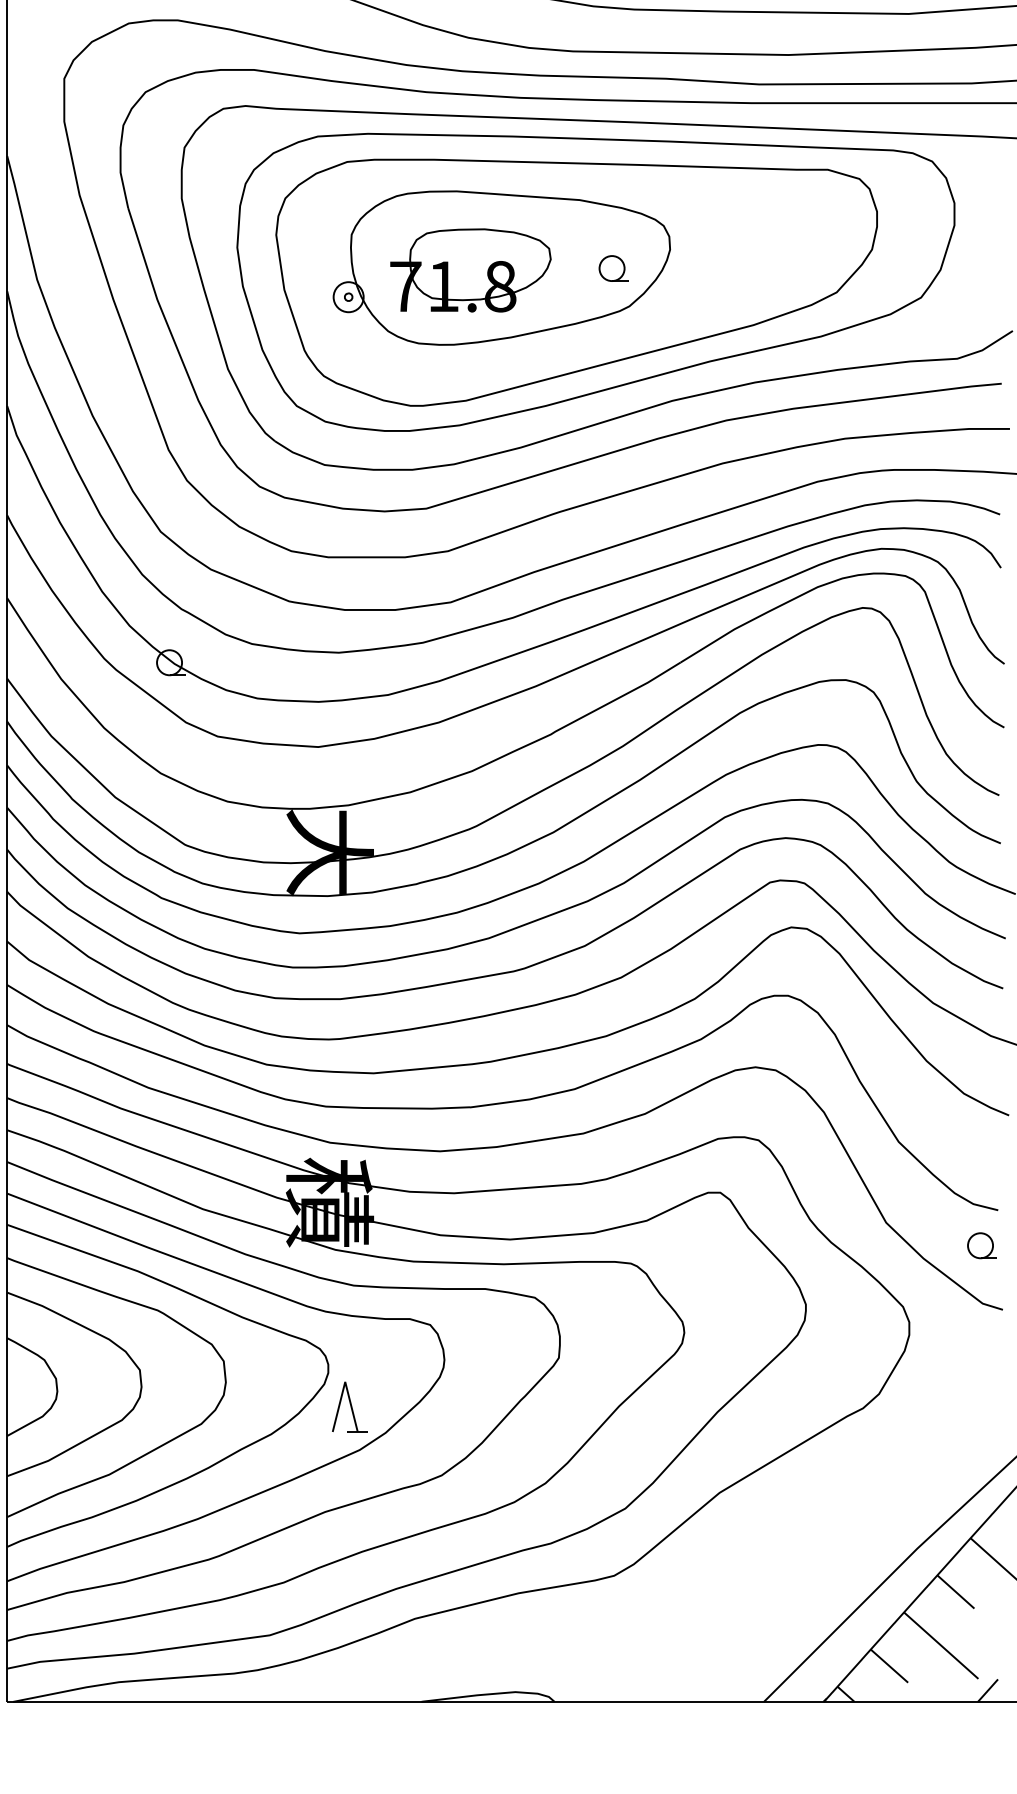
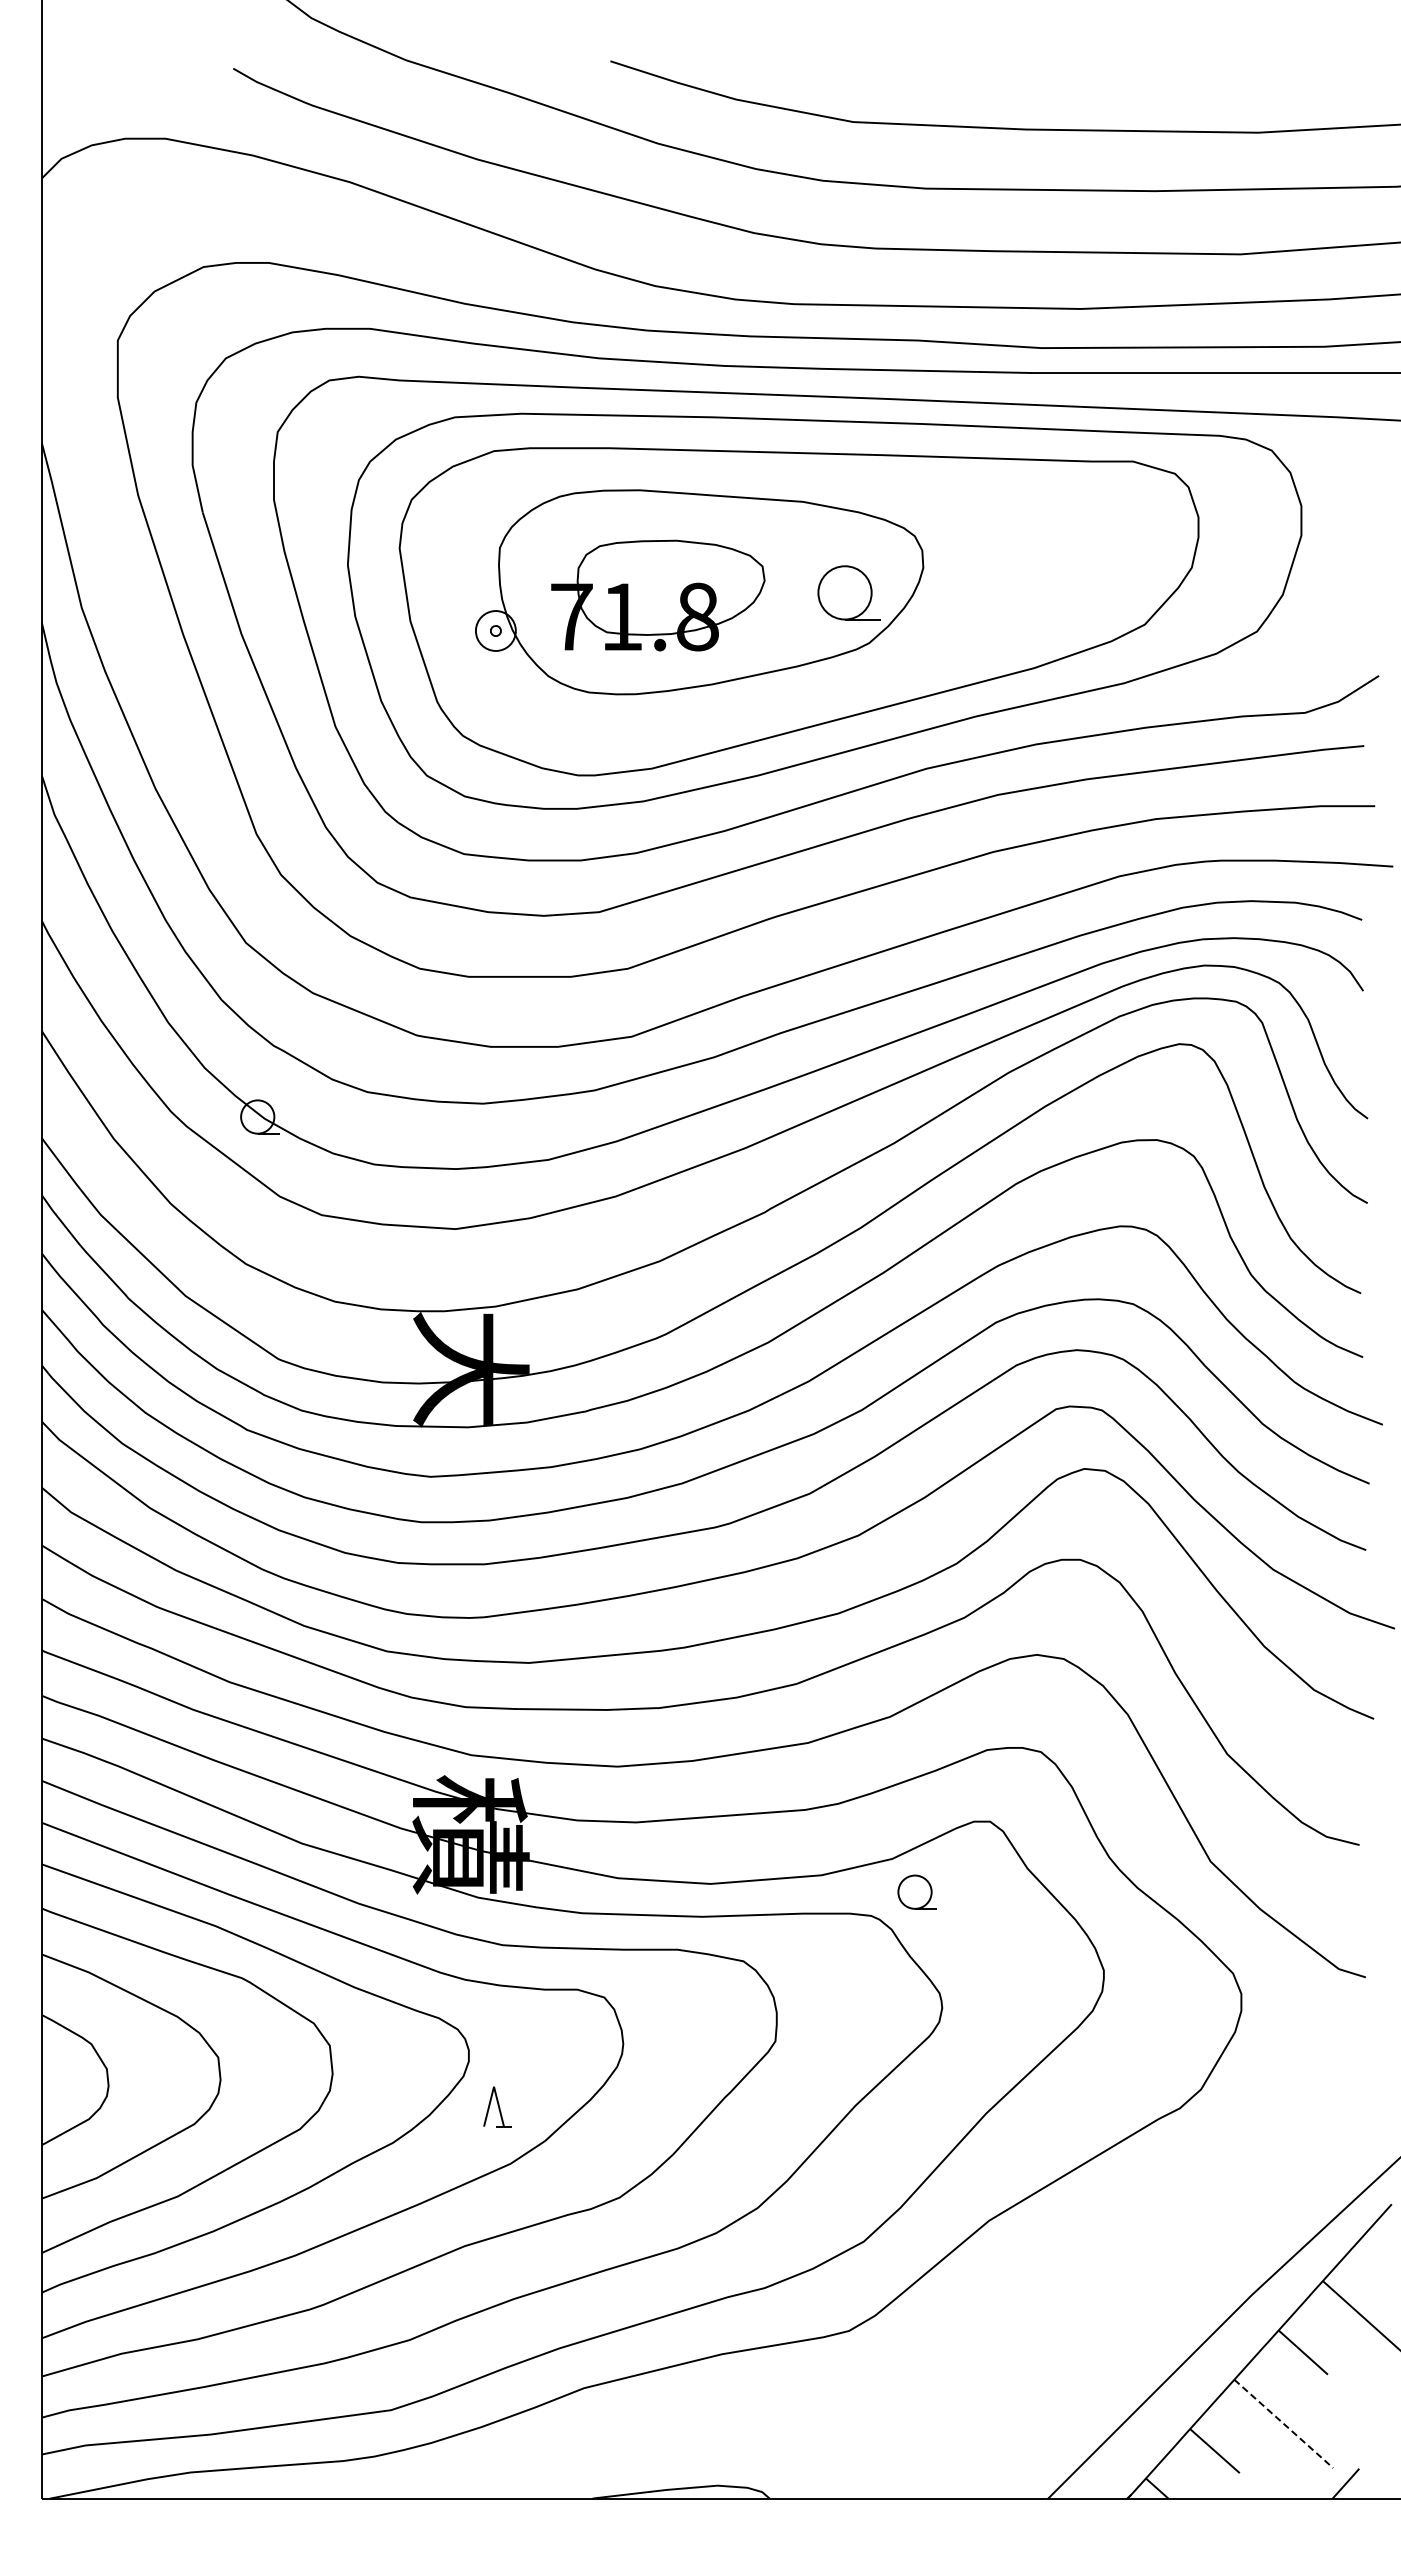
part: (613, 268) -> (847, 592), size x1.6
part: (981, 1245) -> (916, 1891), moved
part: (349, 1406) -> (497, 2106), size x0.6
line: (941, 1646) -> (1284, 2424), solid -> dashed

